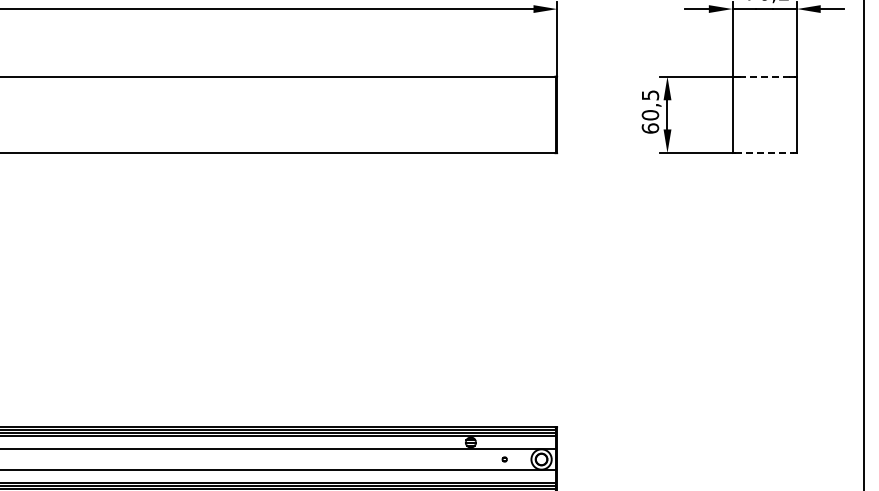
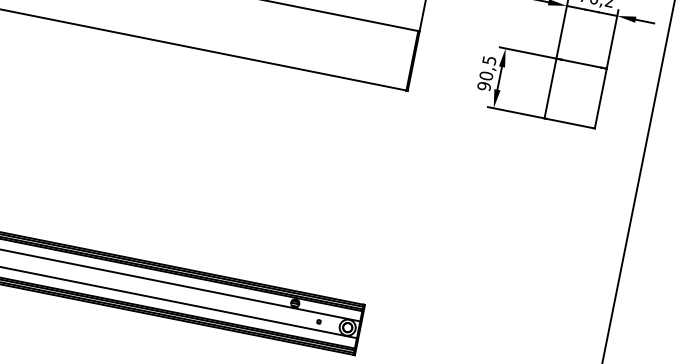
line: (764, 76) -> (581, 63), dashed -> solid
text: (650, 128) -> (484, 86), 60,5 -> 90,5
line: (764, 153) -> (569, 123), dashed -> solid

